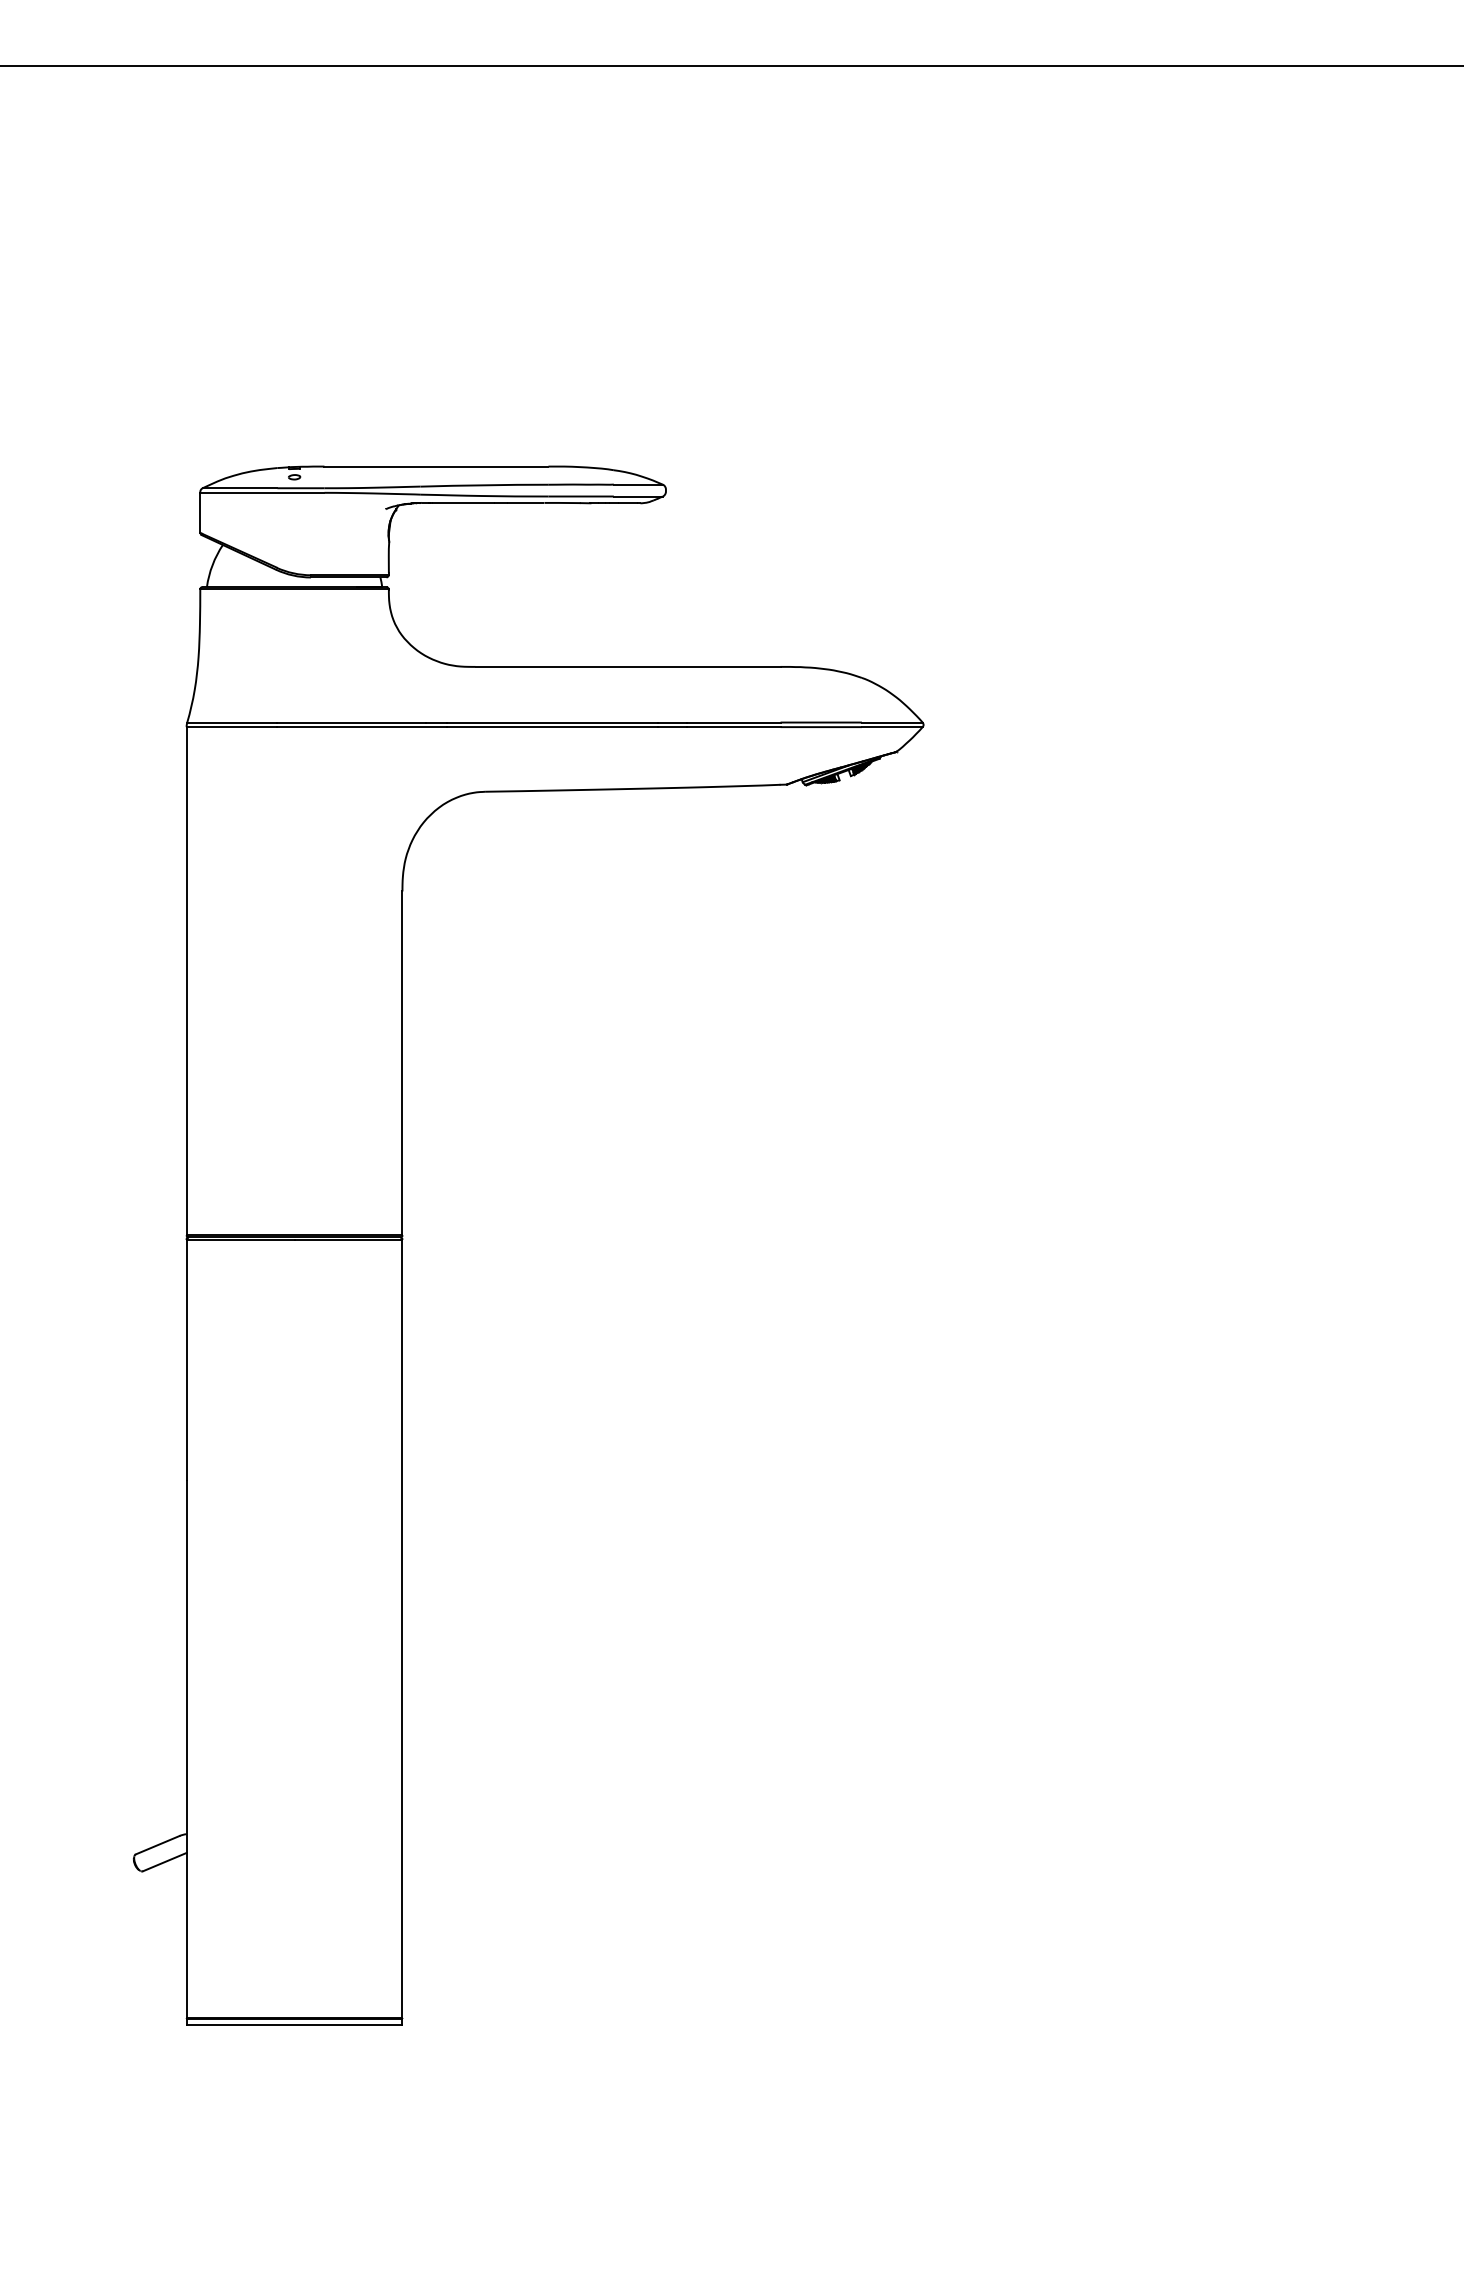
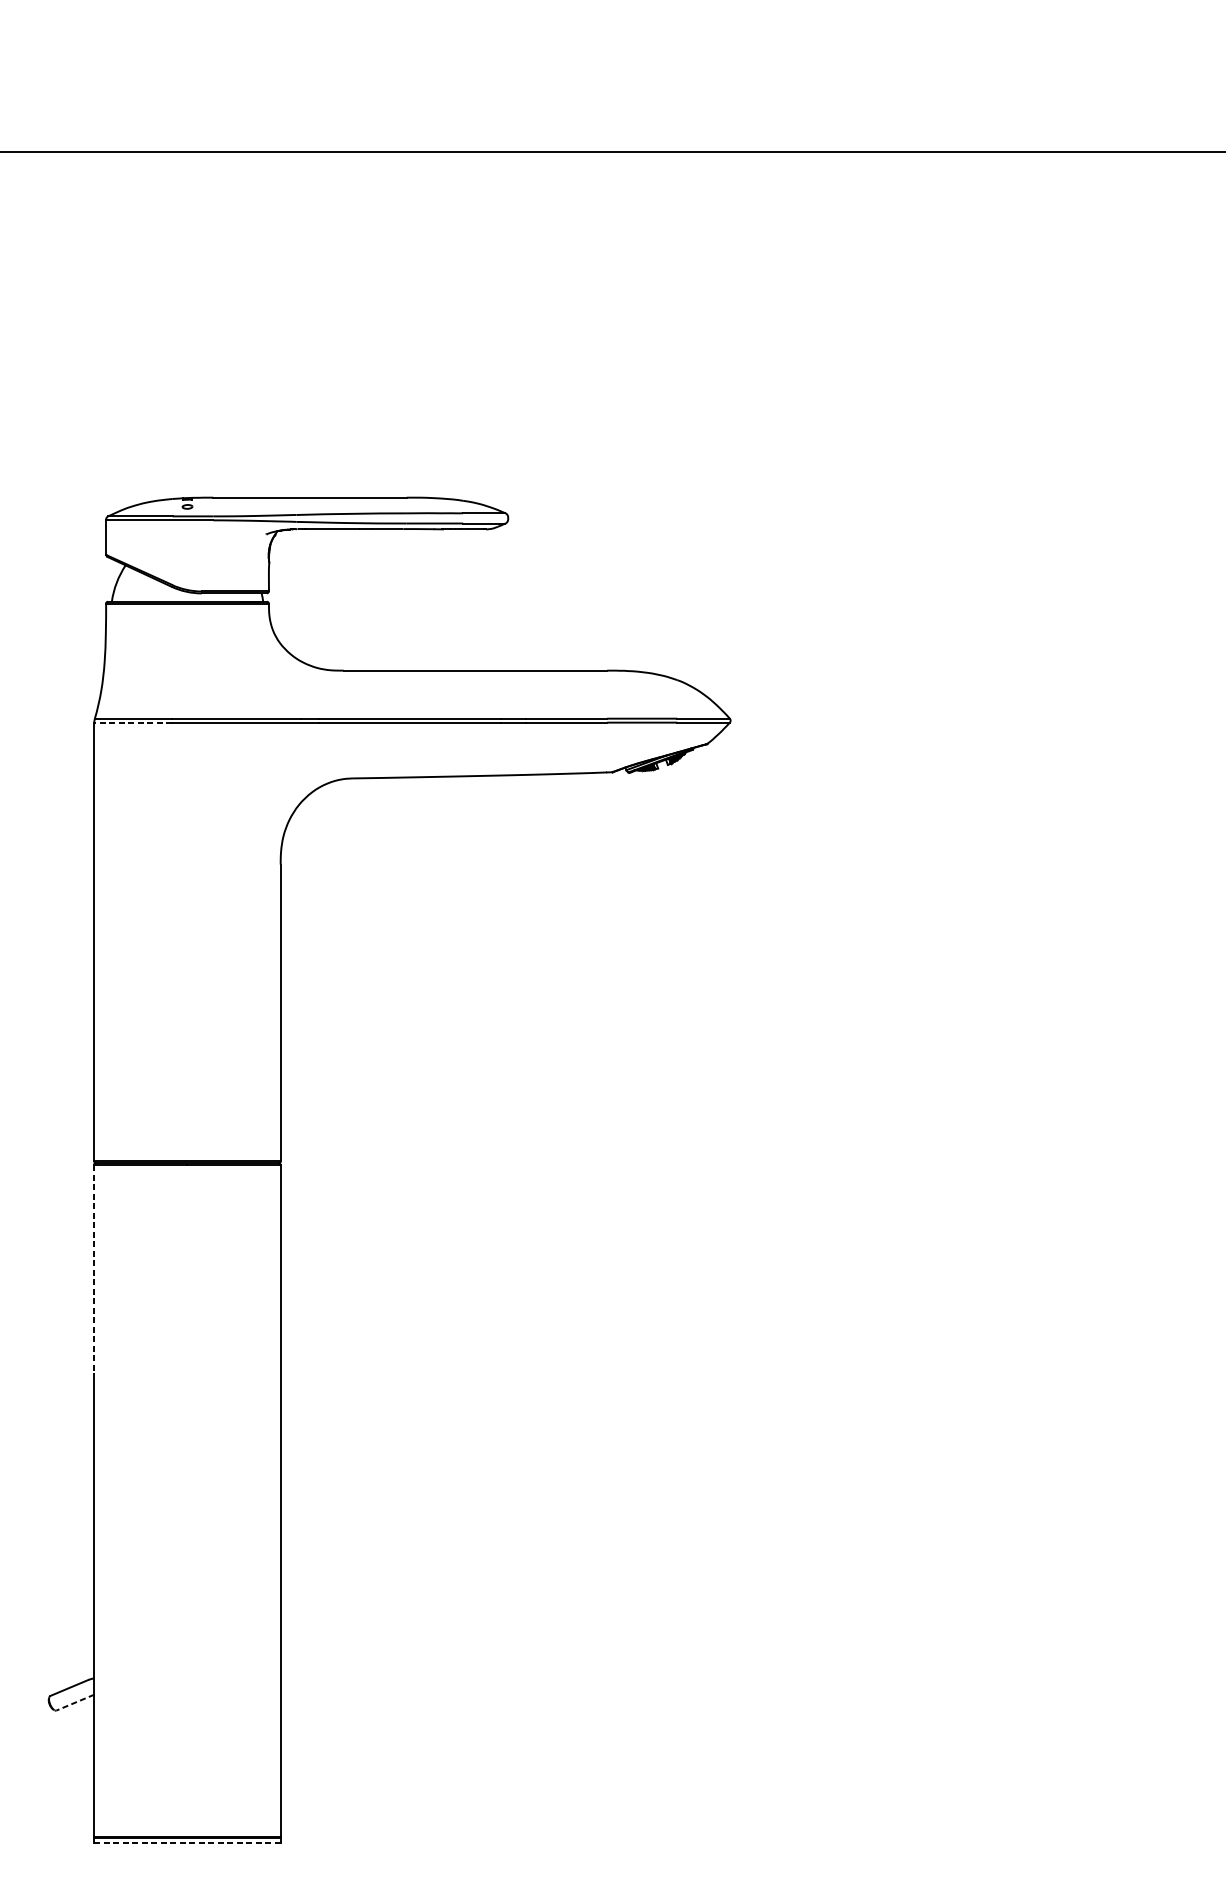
line: (231, 727) -> (133, 722), solid -> dashed
line: (186, 1360) -> (94, 1269), solid -> dashed
line: (164, 1862) -> (75, 1702), solid -> dashed
line: (294, 2024) -> (187, 1842), solid -> dashed

